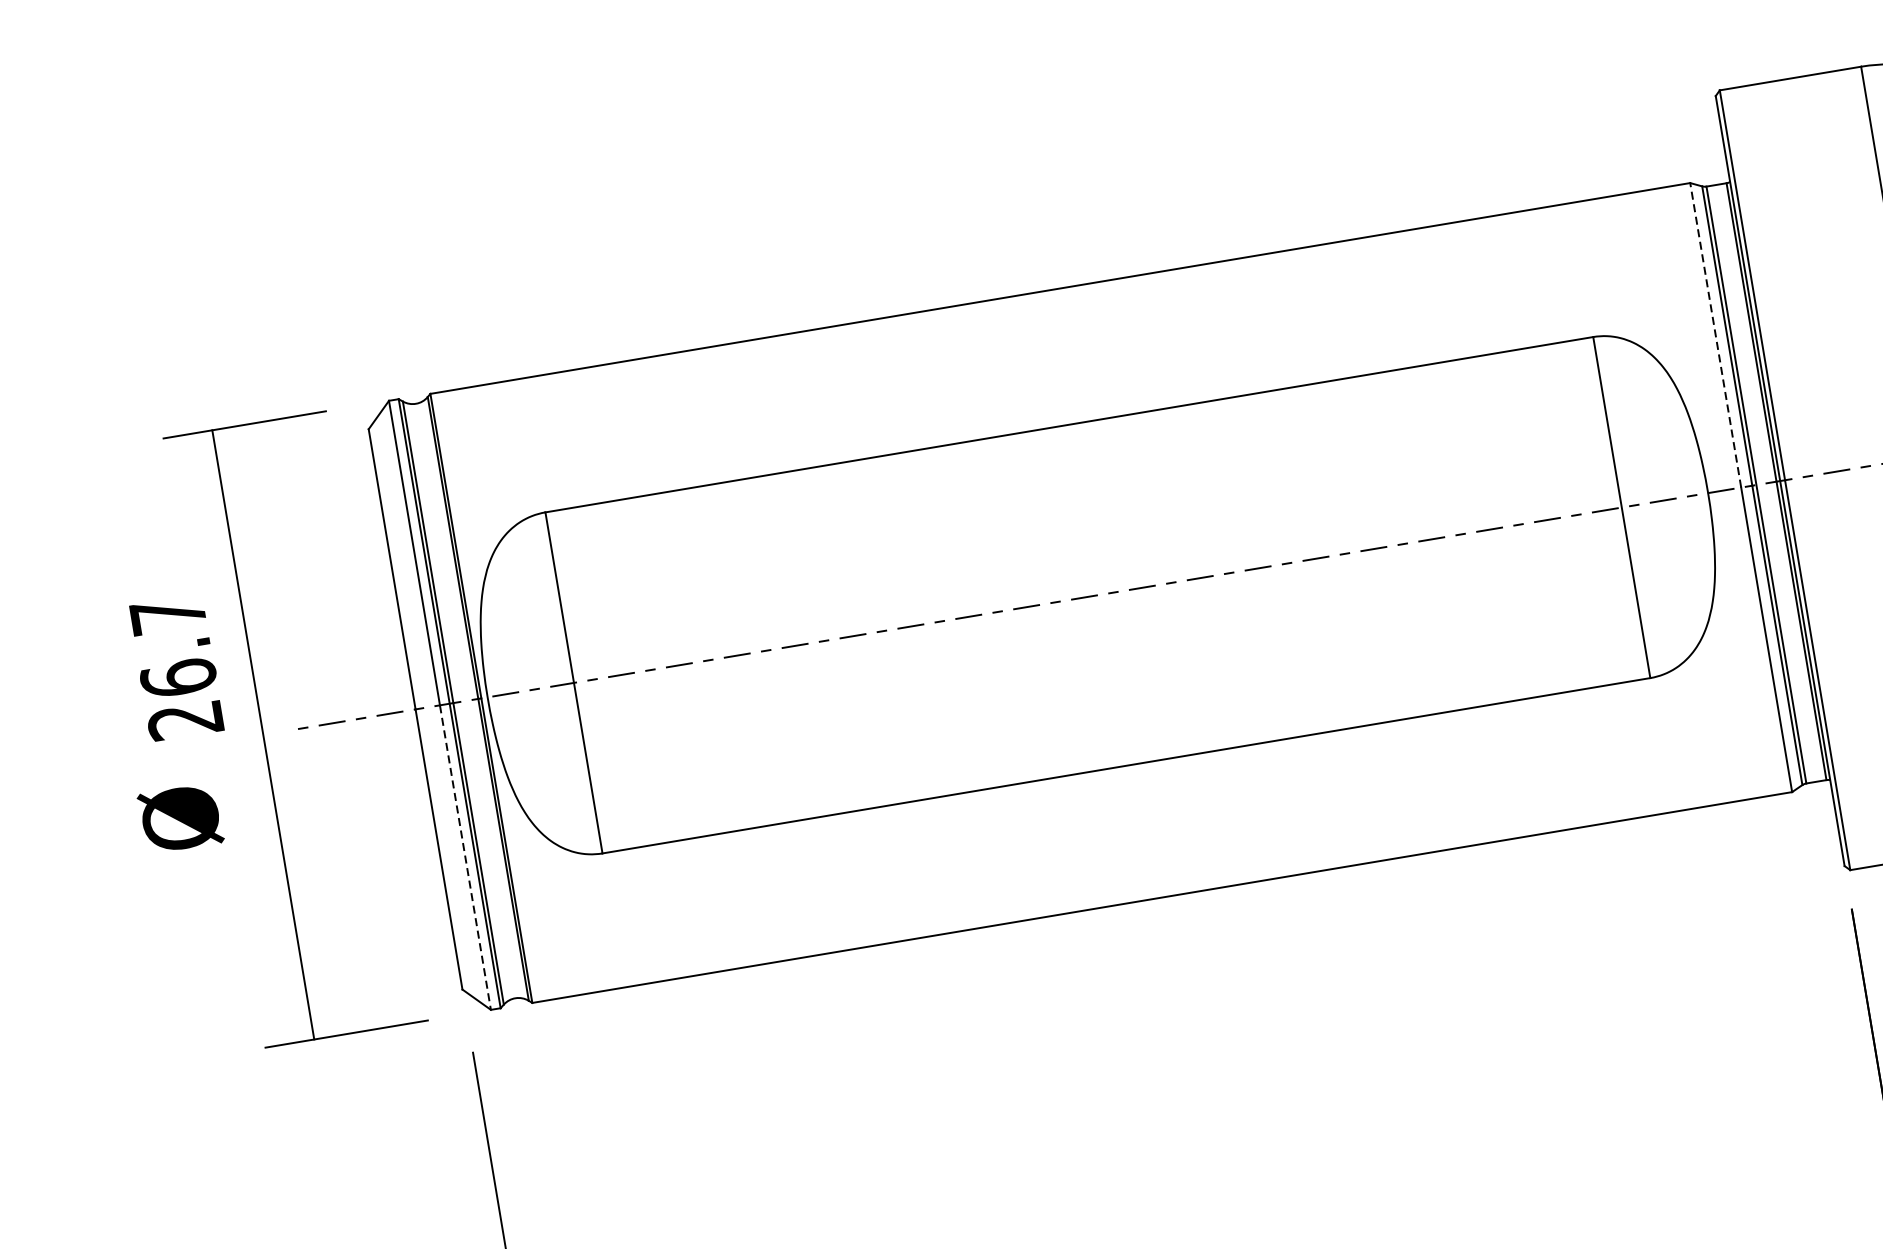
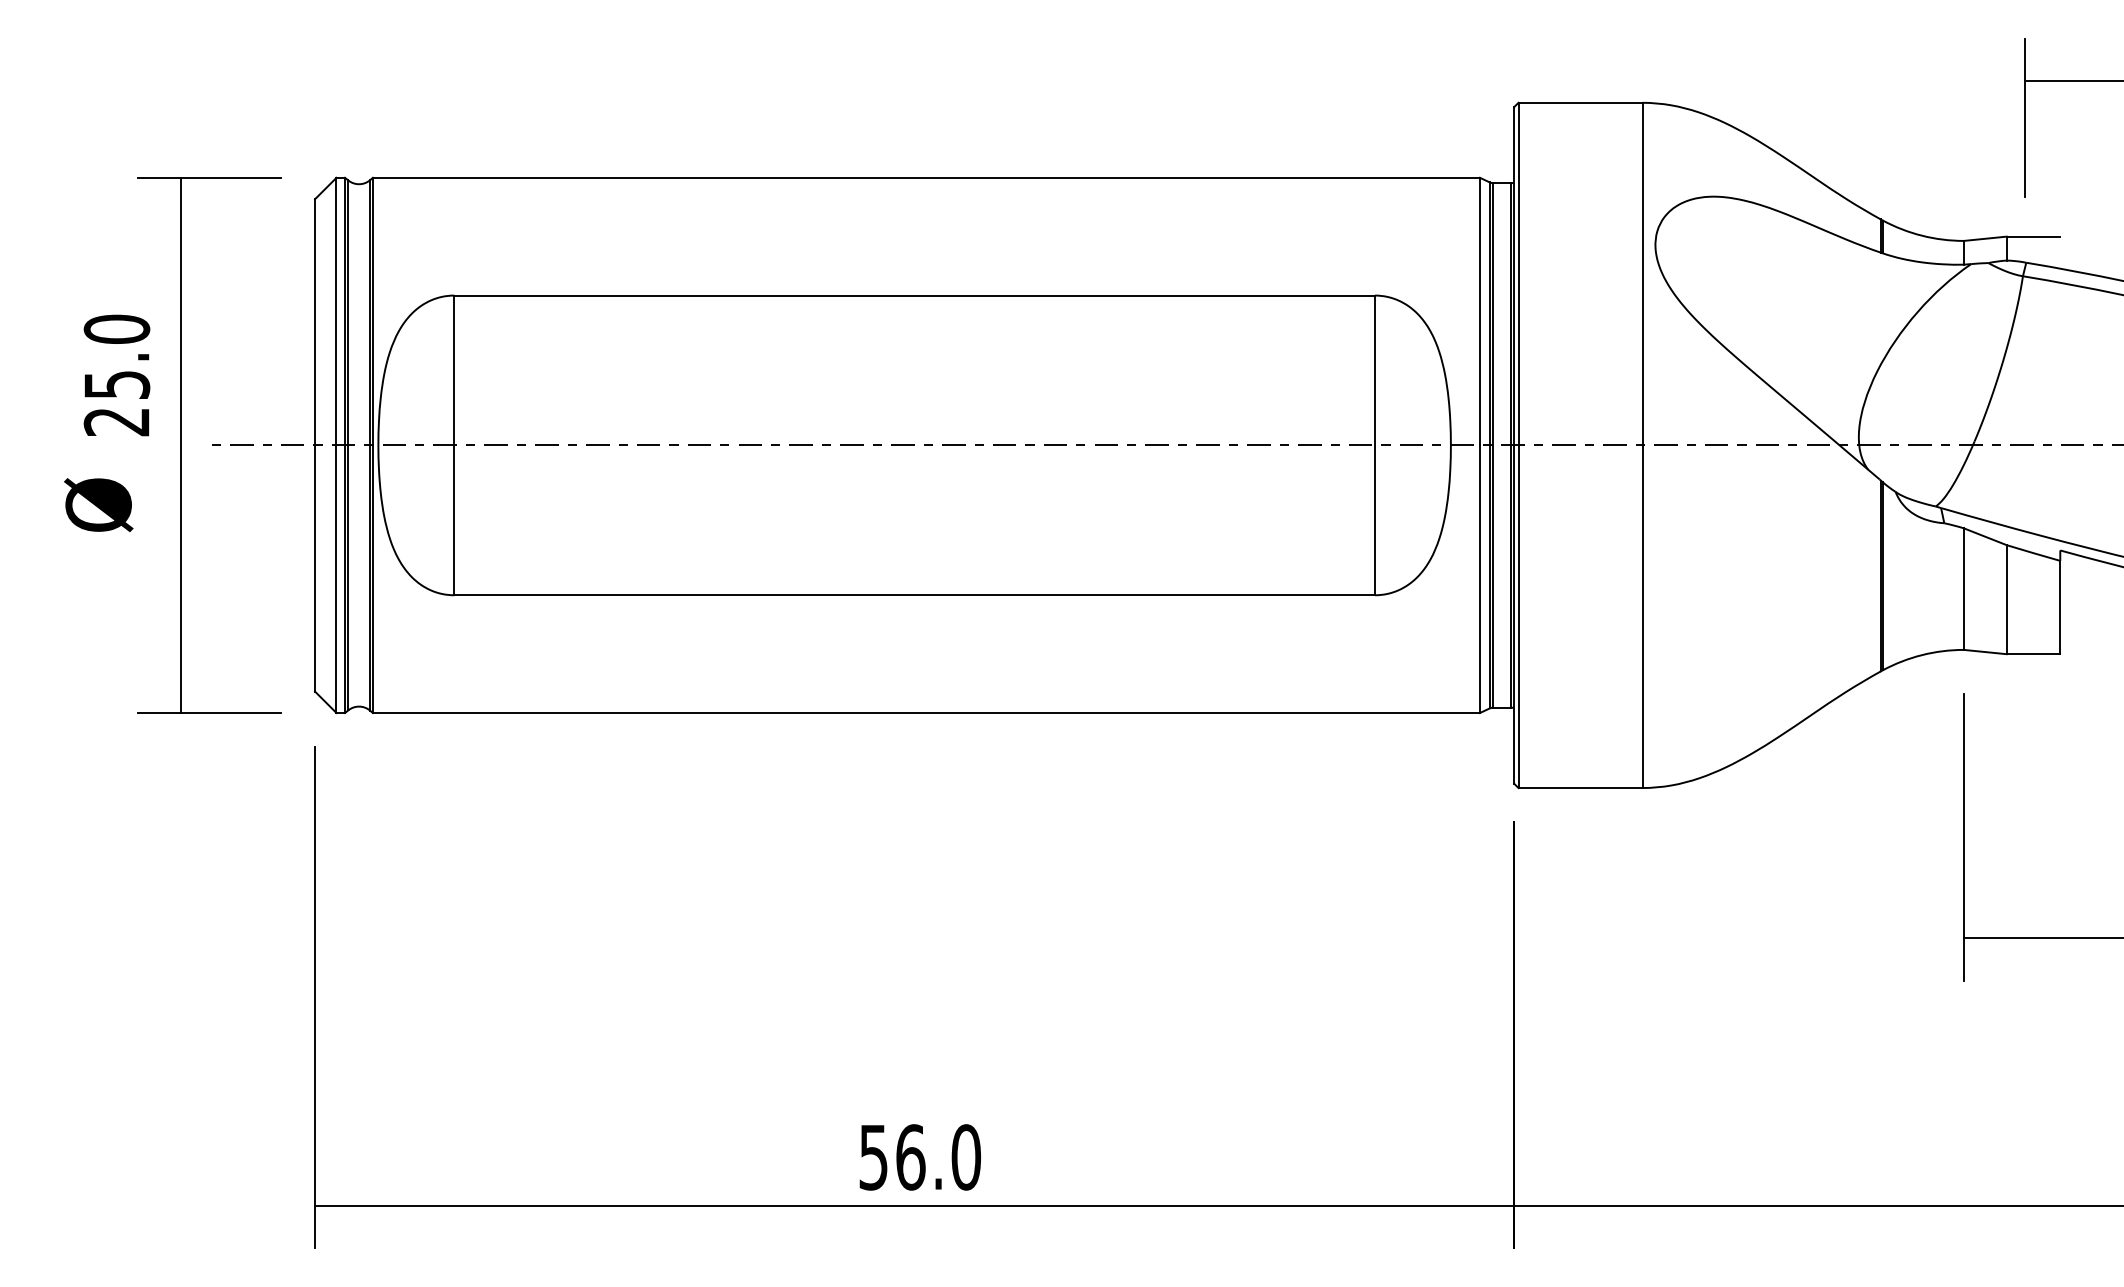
line: (1715, 335) -> (1479, 311), dashed -> solid
text: (172, 646) -> (116, 356), 26.7 -> 25.0
line: (465, 857) -> (336, 579), dashed -> solid

